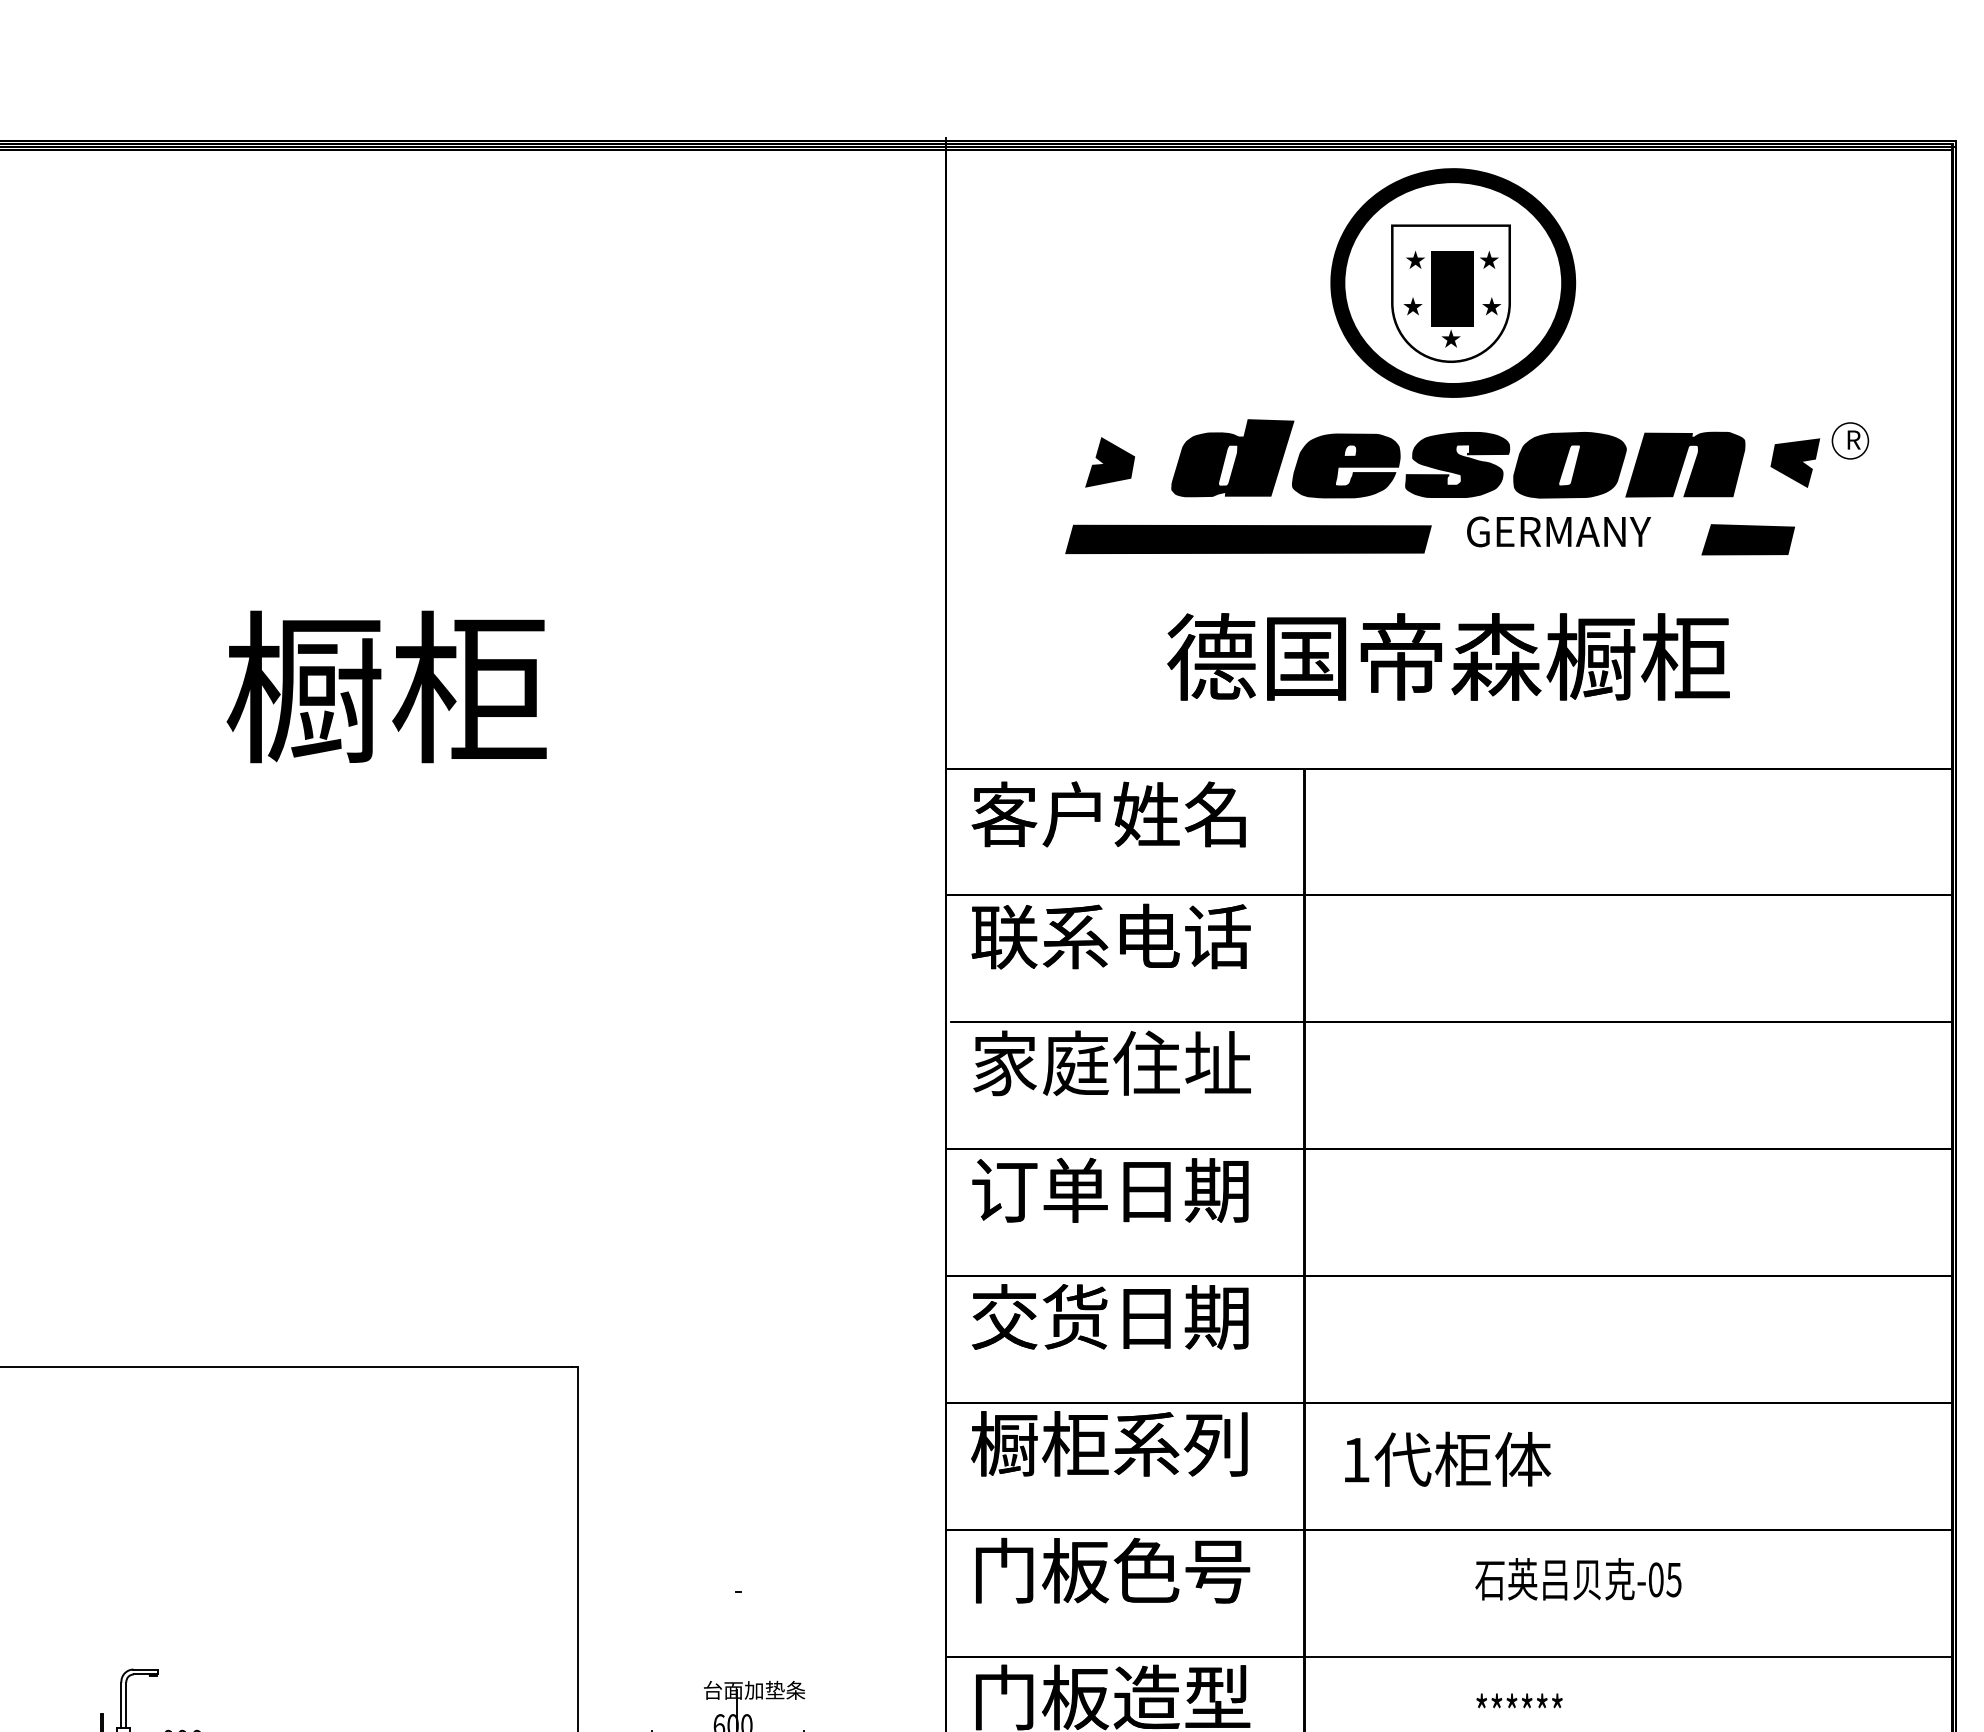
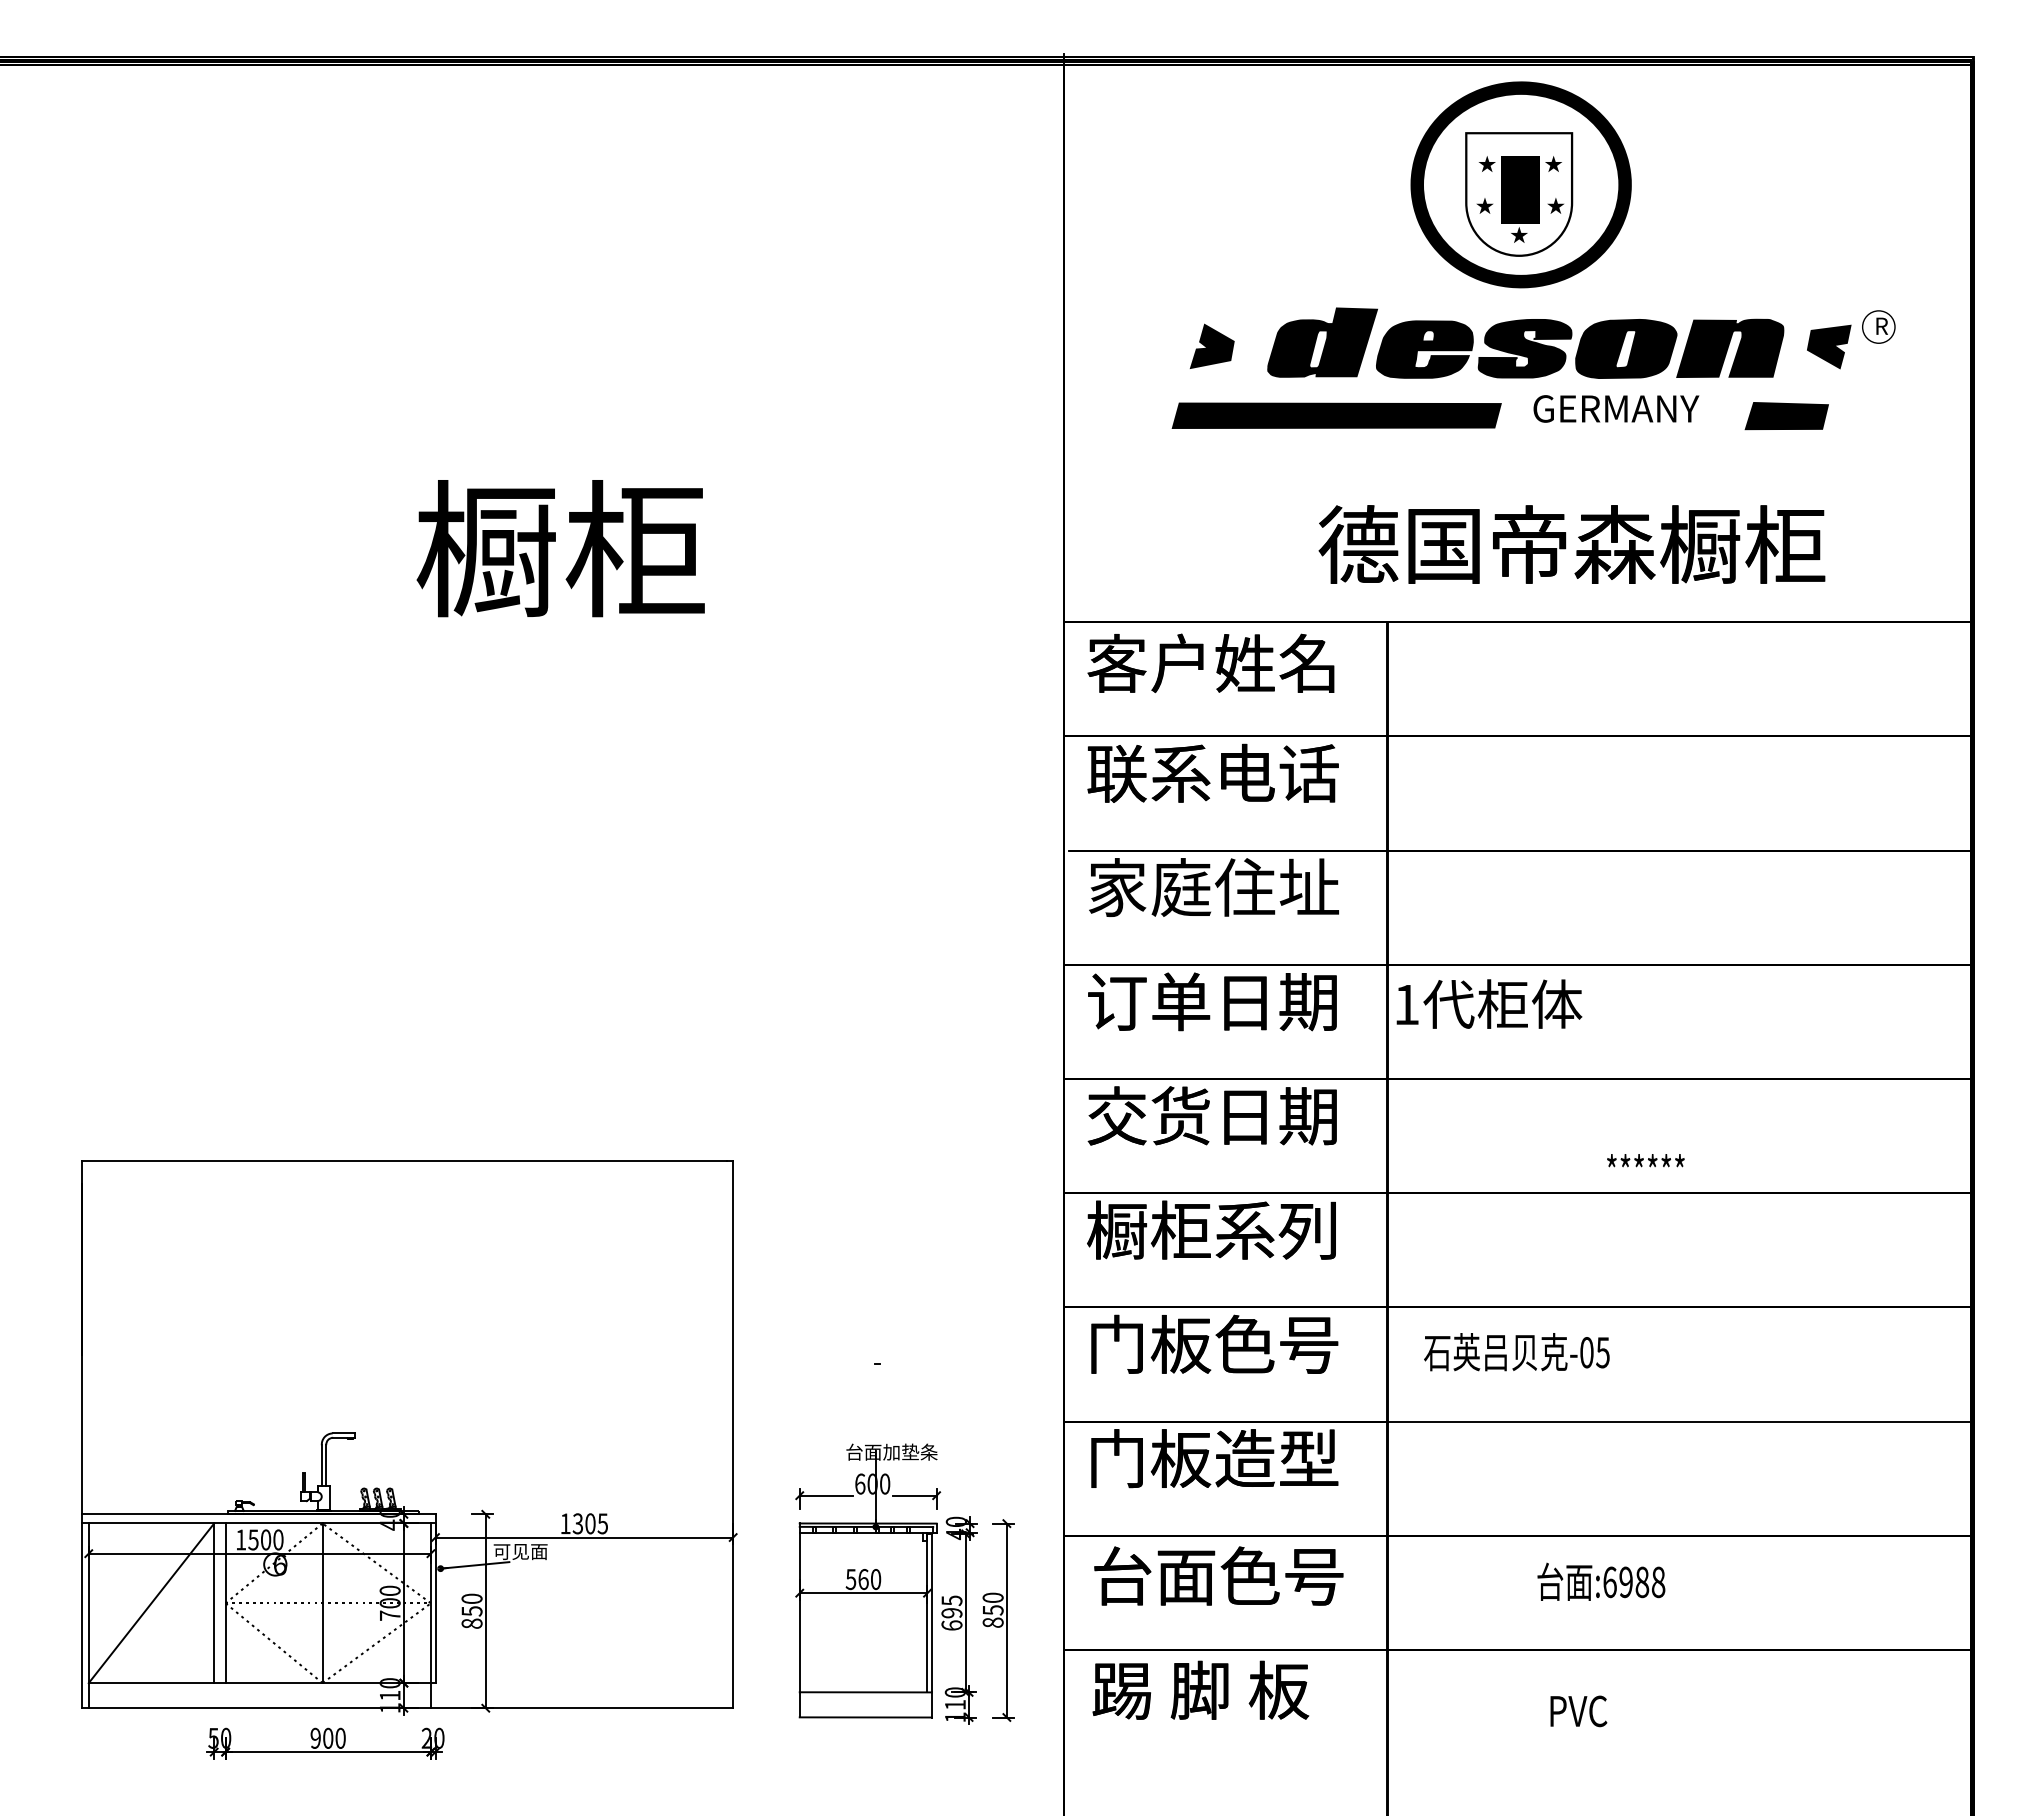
text: (1448, 656) -> (1571, 544), moved
text: (1448, 1458) -> (1489, 1003), moved
text: (1577, 1579) -> (1516, 1352), moved
text: (1519, 1700) -> (1645, 1160), moved

